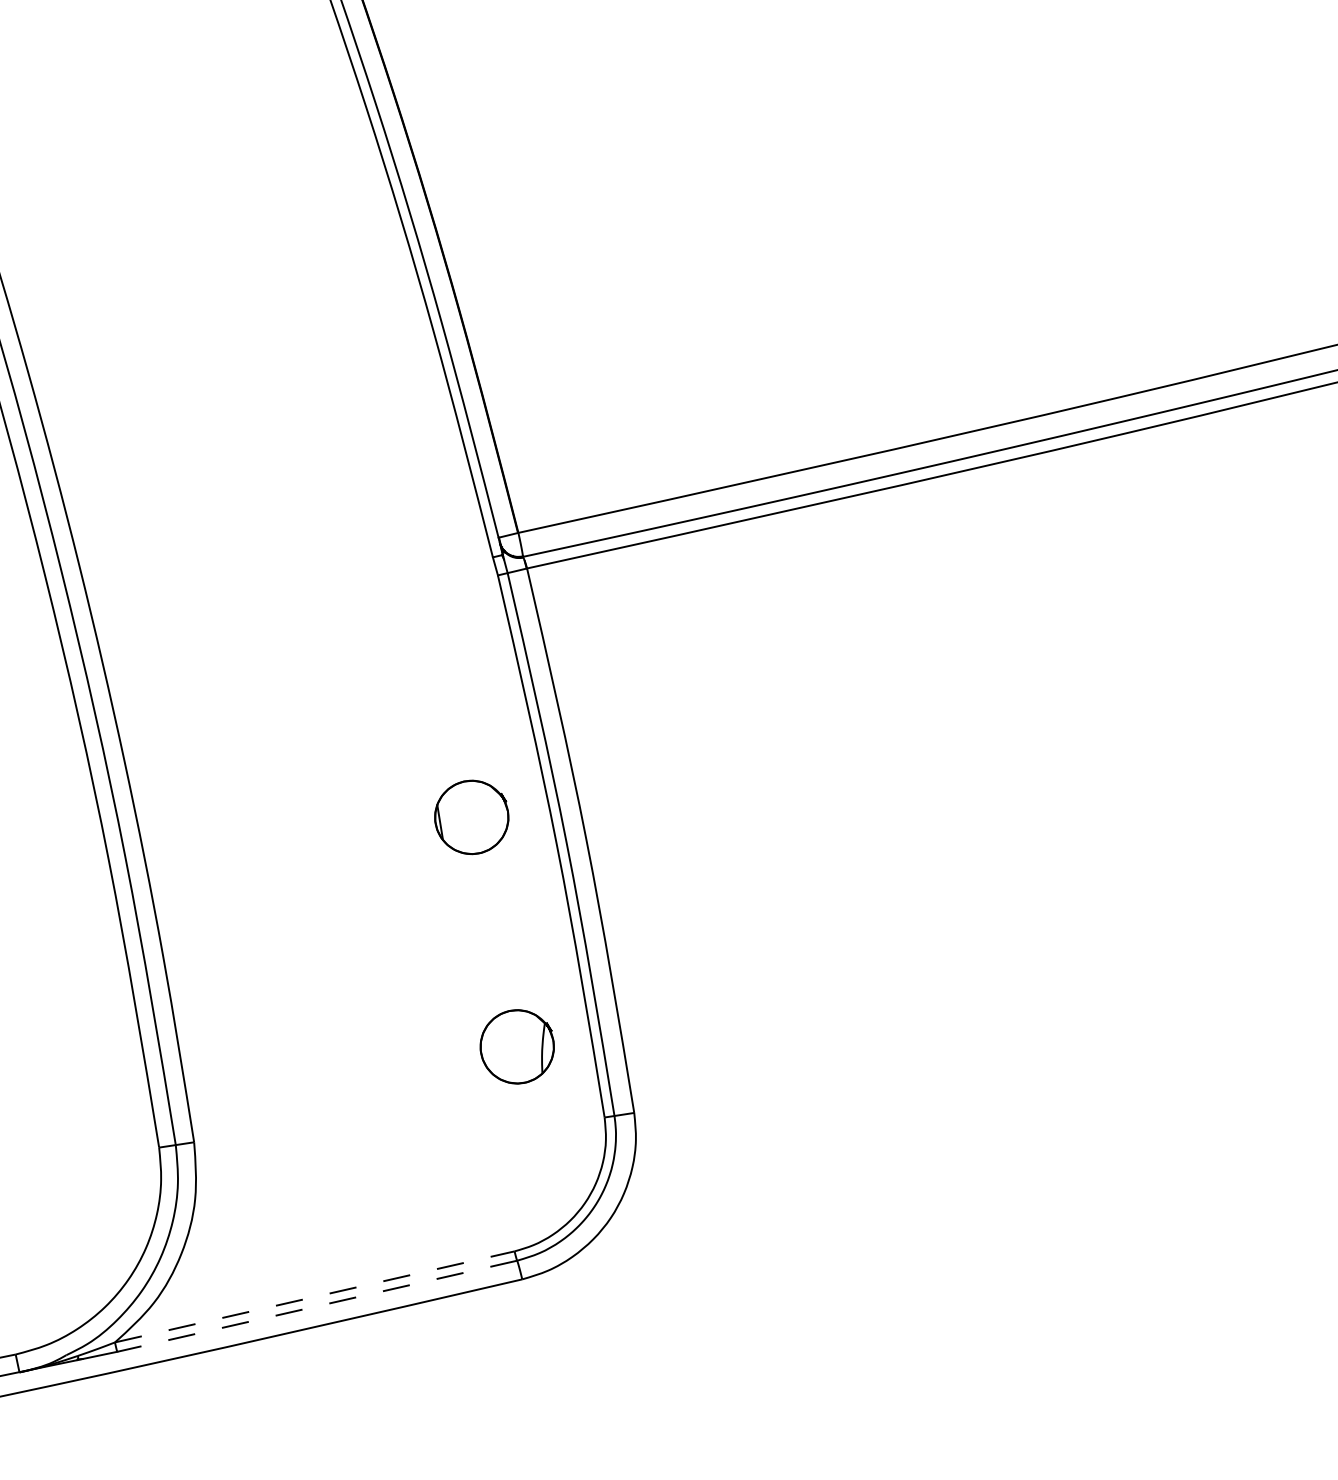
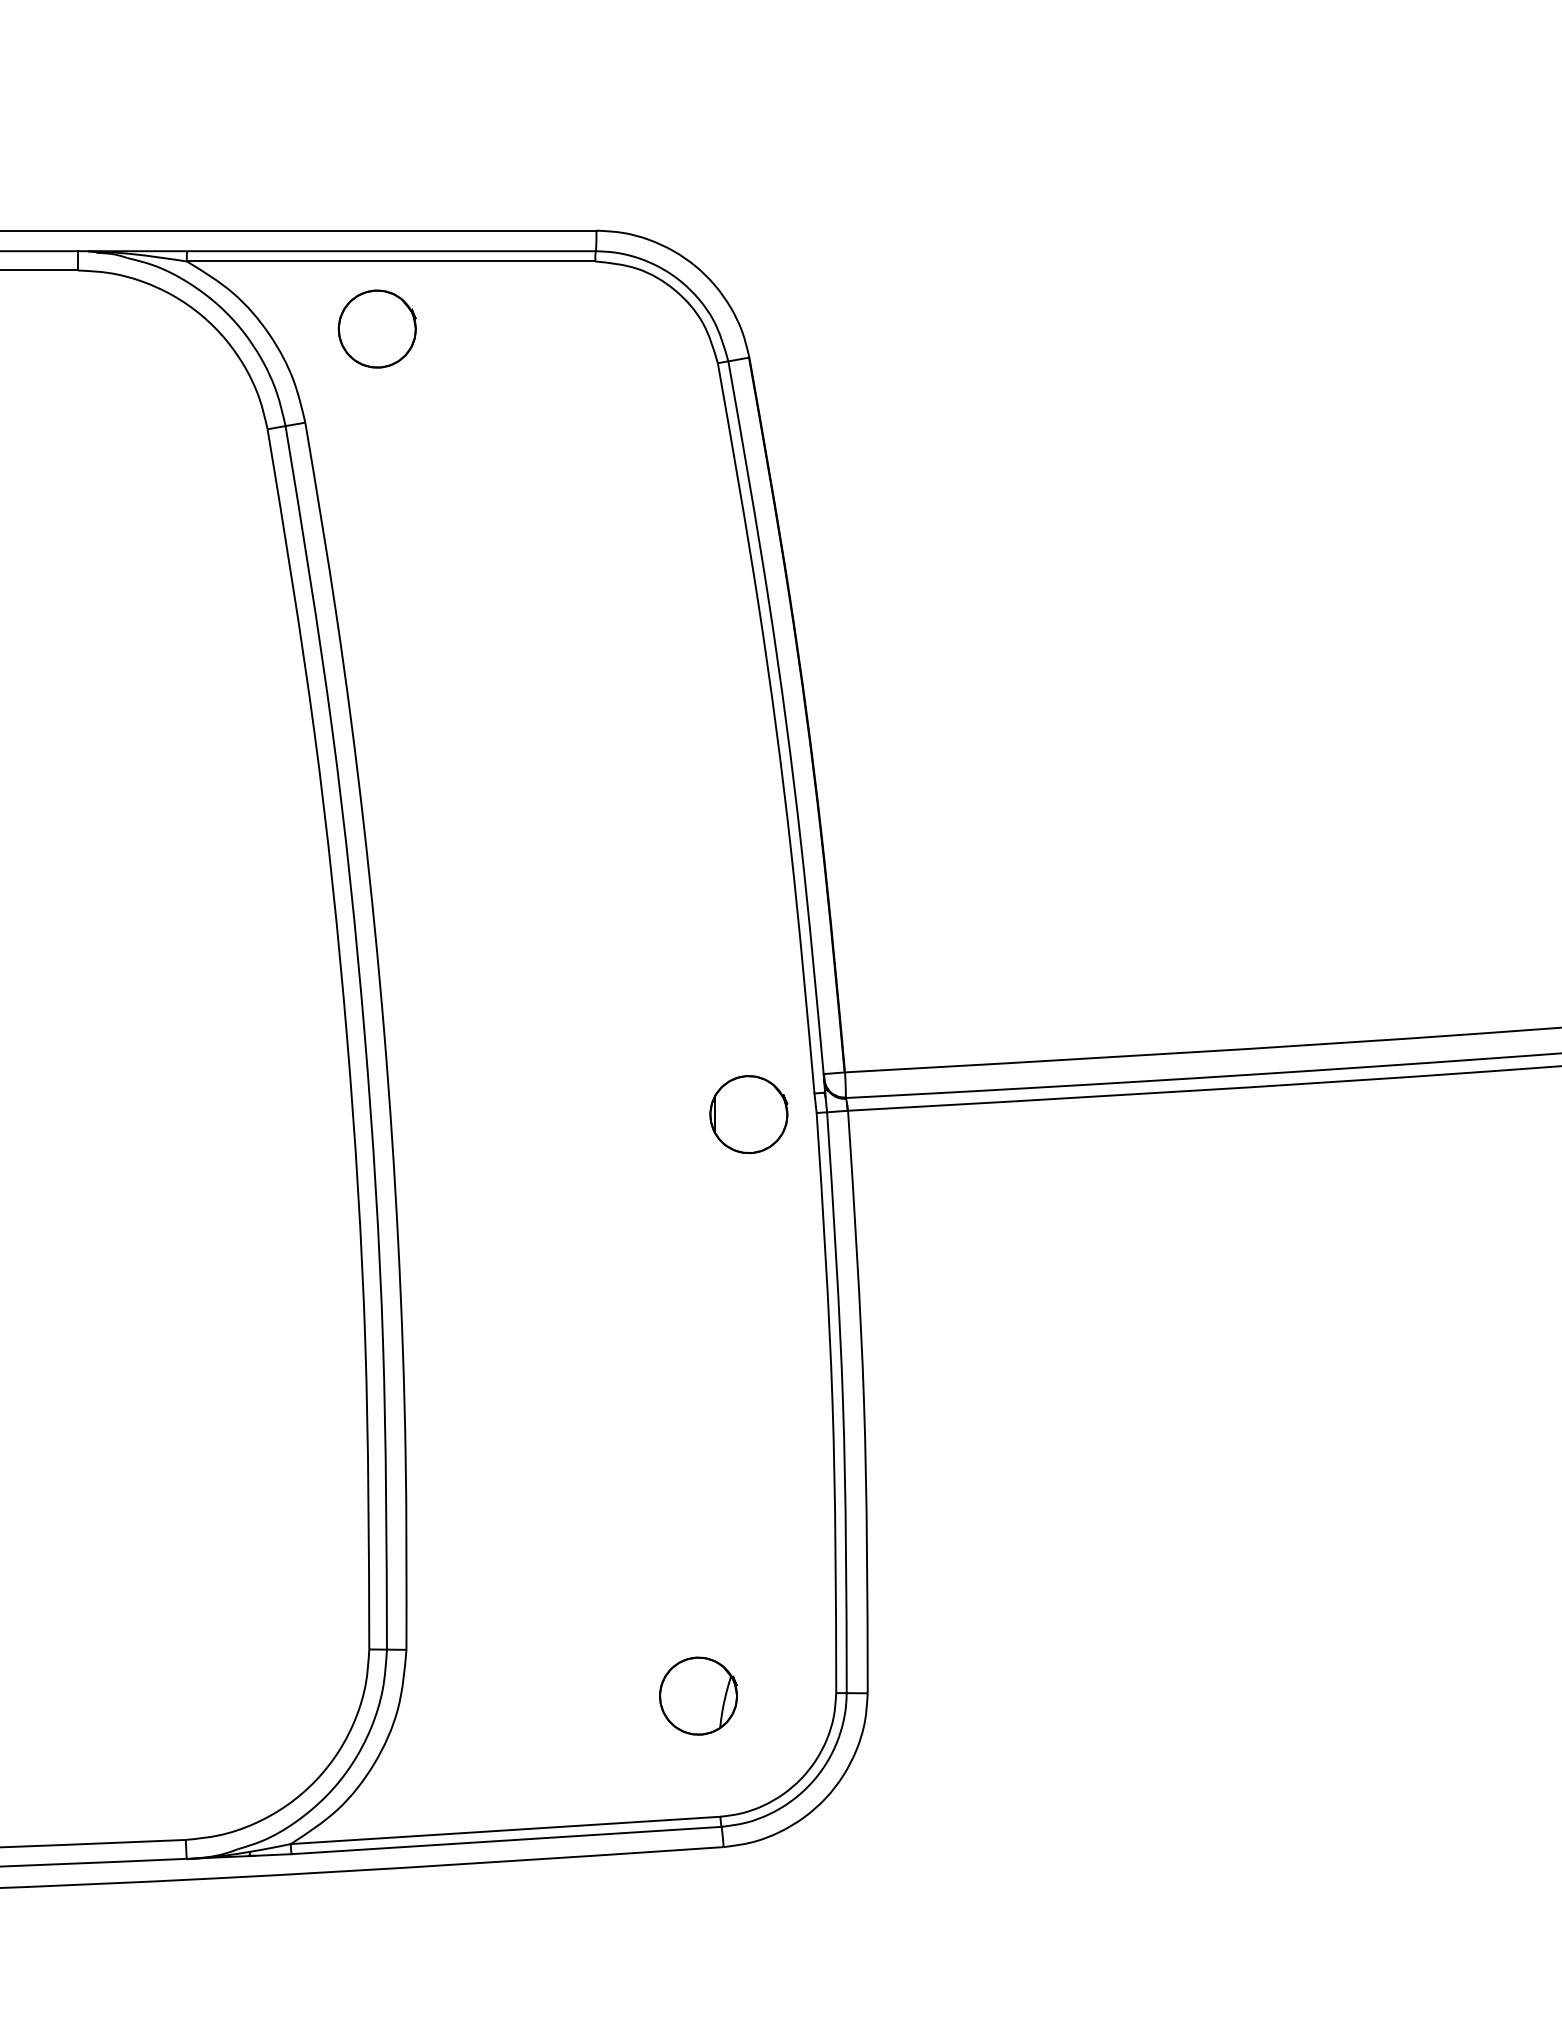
part: (471, 817) -> (748, 1114), moved
part: (517, 1046) -> (698, 1695), moved
line: (315, 1296) -> (506, 1830), dashed -> solid
line: (317, 1306) -> (506, 1840), dashed -> solid

